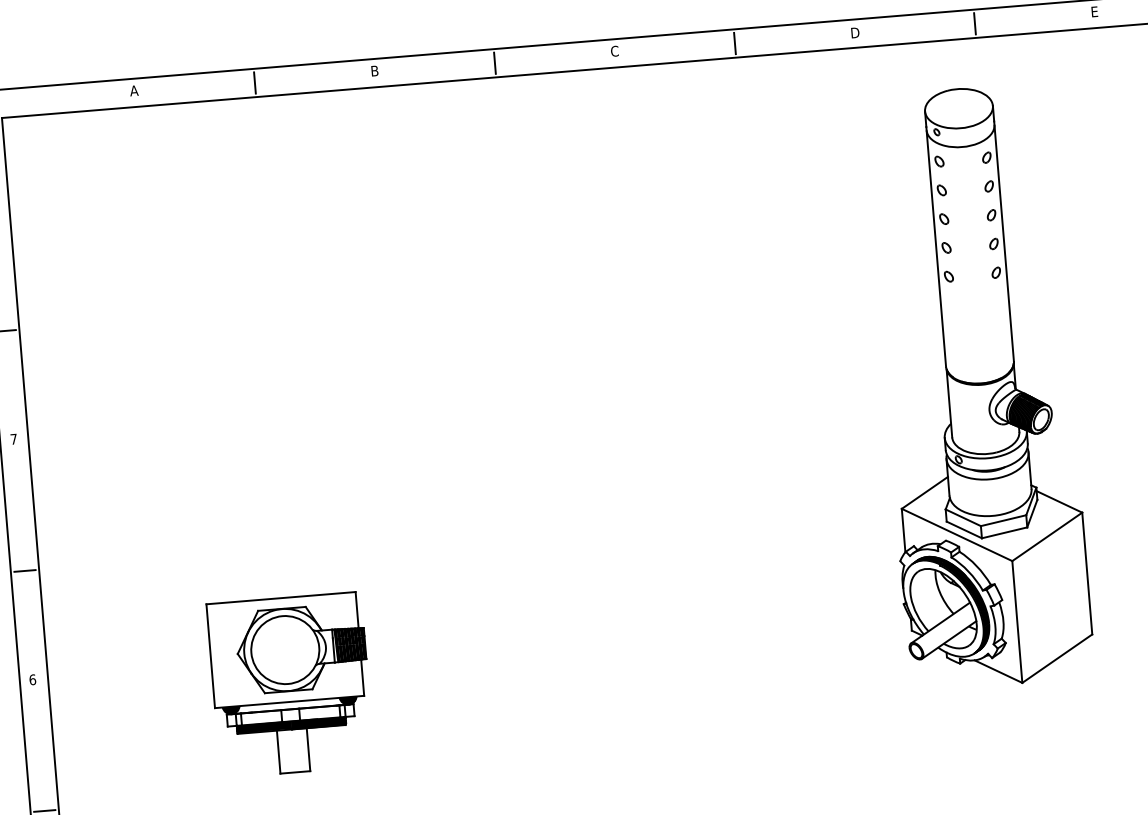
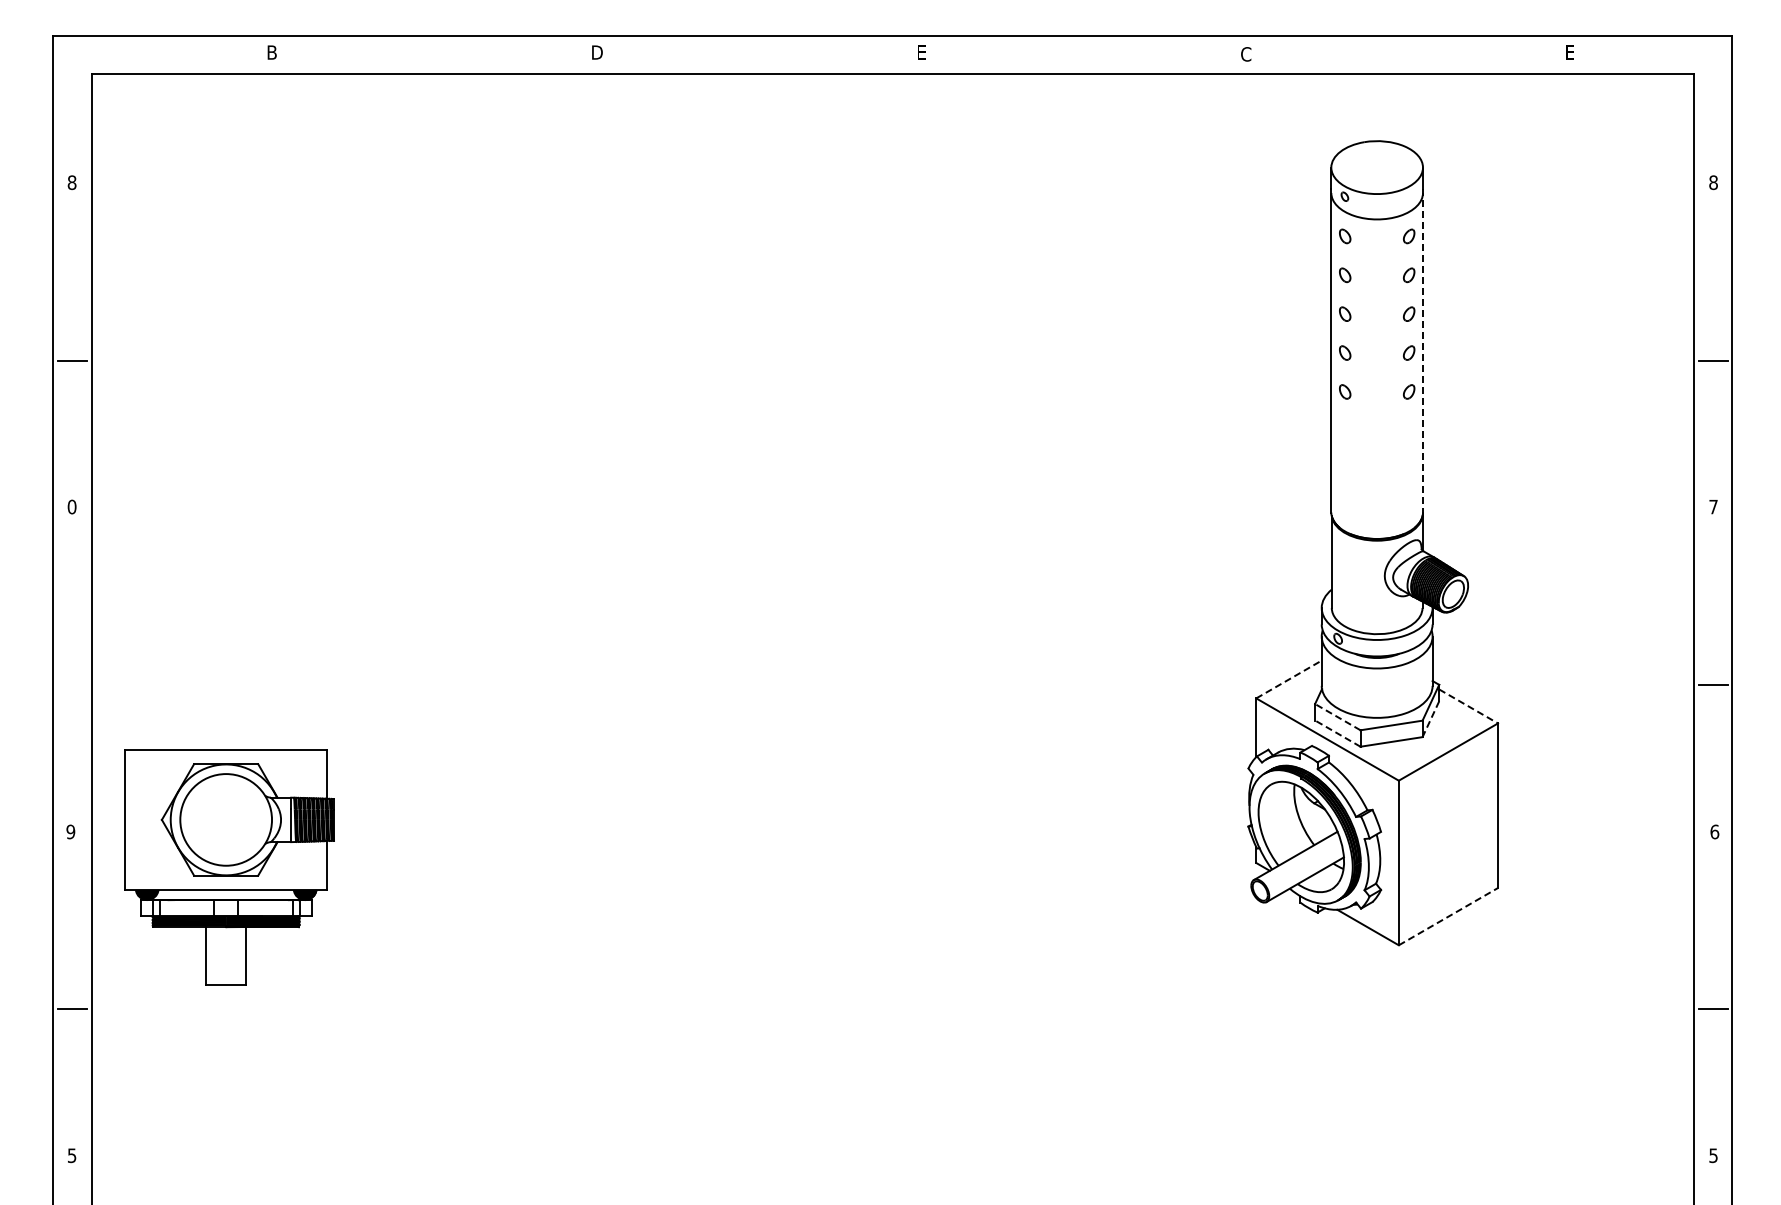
line: (975, 23) -> (1408, 55), removed
text: (855, 32) -> (1246, 54), D -> C
line: (734, 43) -> (1083, 55), removed
text: (614, 51) -> (921, 52), C -> E
line: (495, 63) -> (759, 55), removed
text: (375, 70) -> (597, 52), B -> D
line: (255, 83) -> (435, 55), removed
text: (133, 90) -> (271, 52), A -> B
line: (1004, 241) -> (1423, 351), solid -> dashed
text: (13, 438) -> (71, 506), 7 -> 0
line: (925, 492) -> (1289, 679), solid -> dashed
line: (1059, 501) -> (1468, 706), solid -> dashed
line: (1032, 513) -> (1430, 719), solid -> dashed
line: (963, 517) -> (1337, 716), solid -> dashed
line: (964, 529) -> (1337, 733), solid -> dashed
line: (24, 570) -> (72, 684), removed
line: (1057, 658) -> (1448, 916), solid -> dashed
text: (32, 679) -> (70, 831), 6 -> 9
part: (290, 685) -> (229, 867), moved

